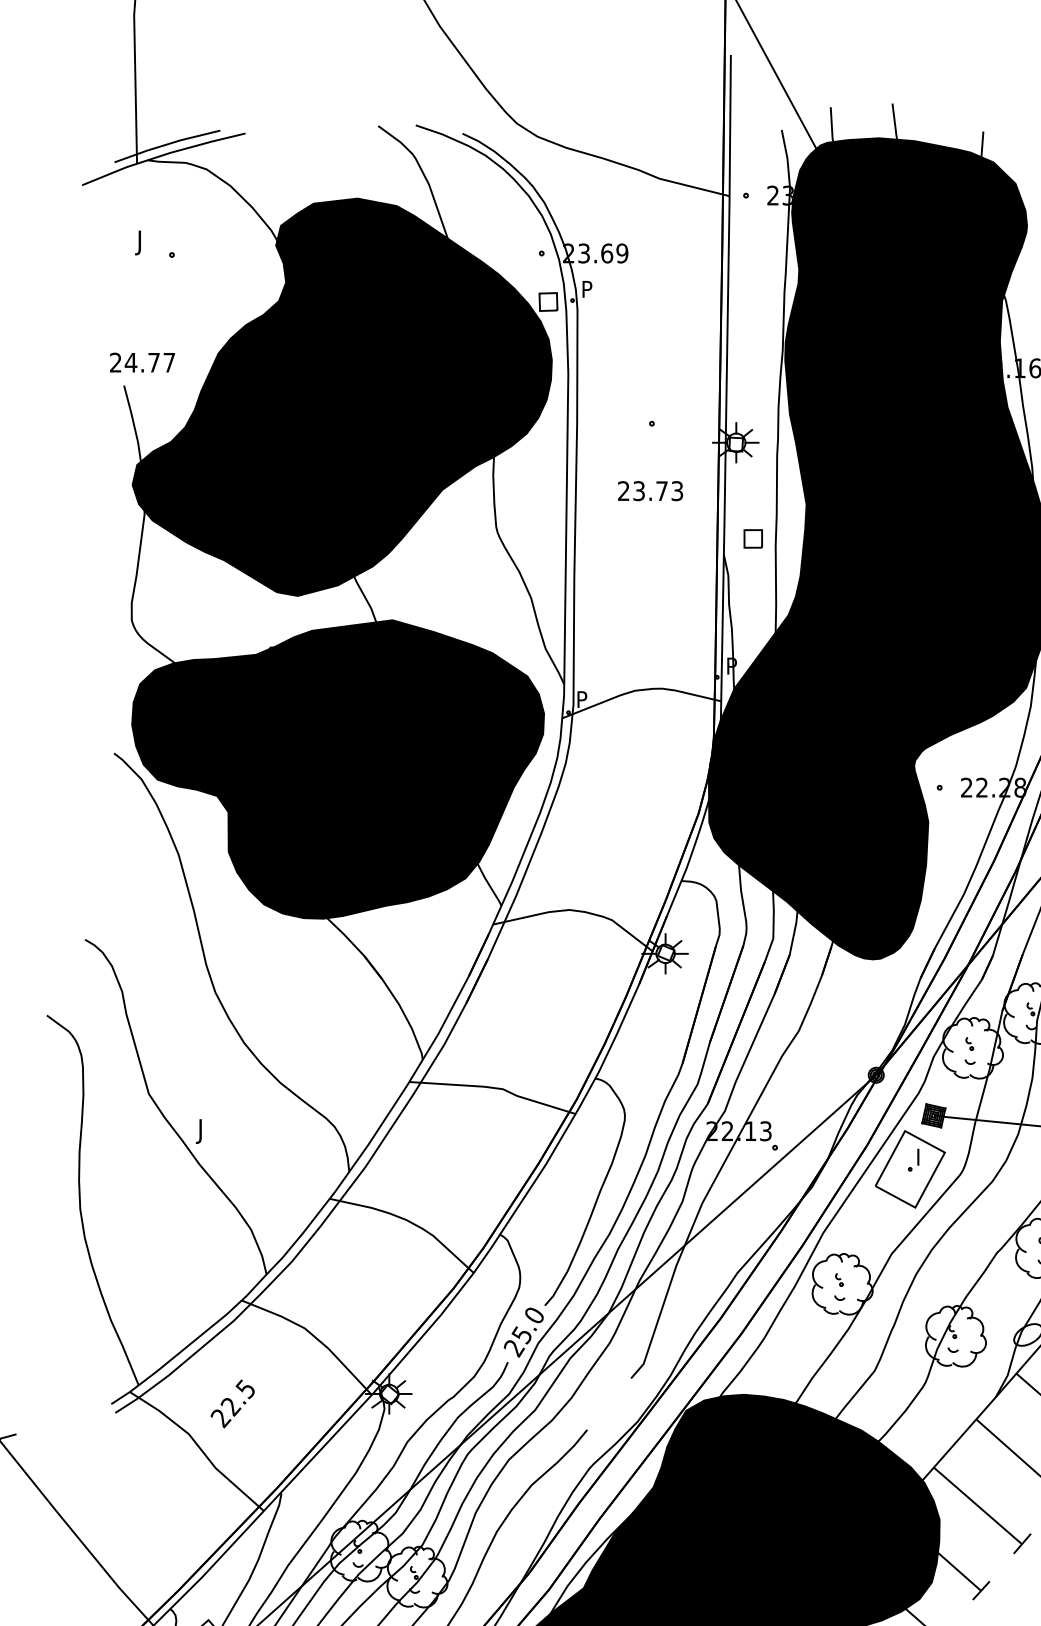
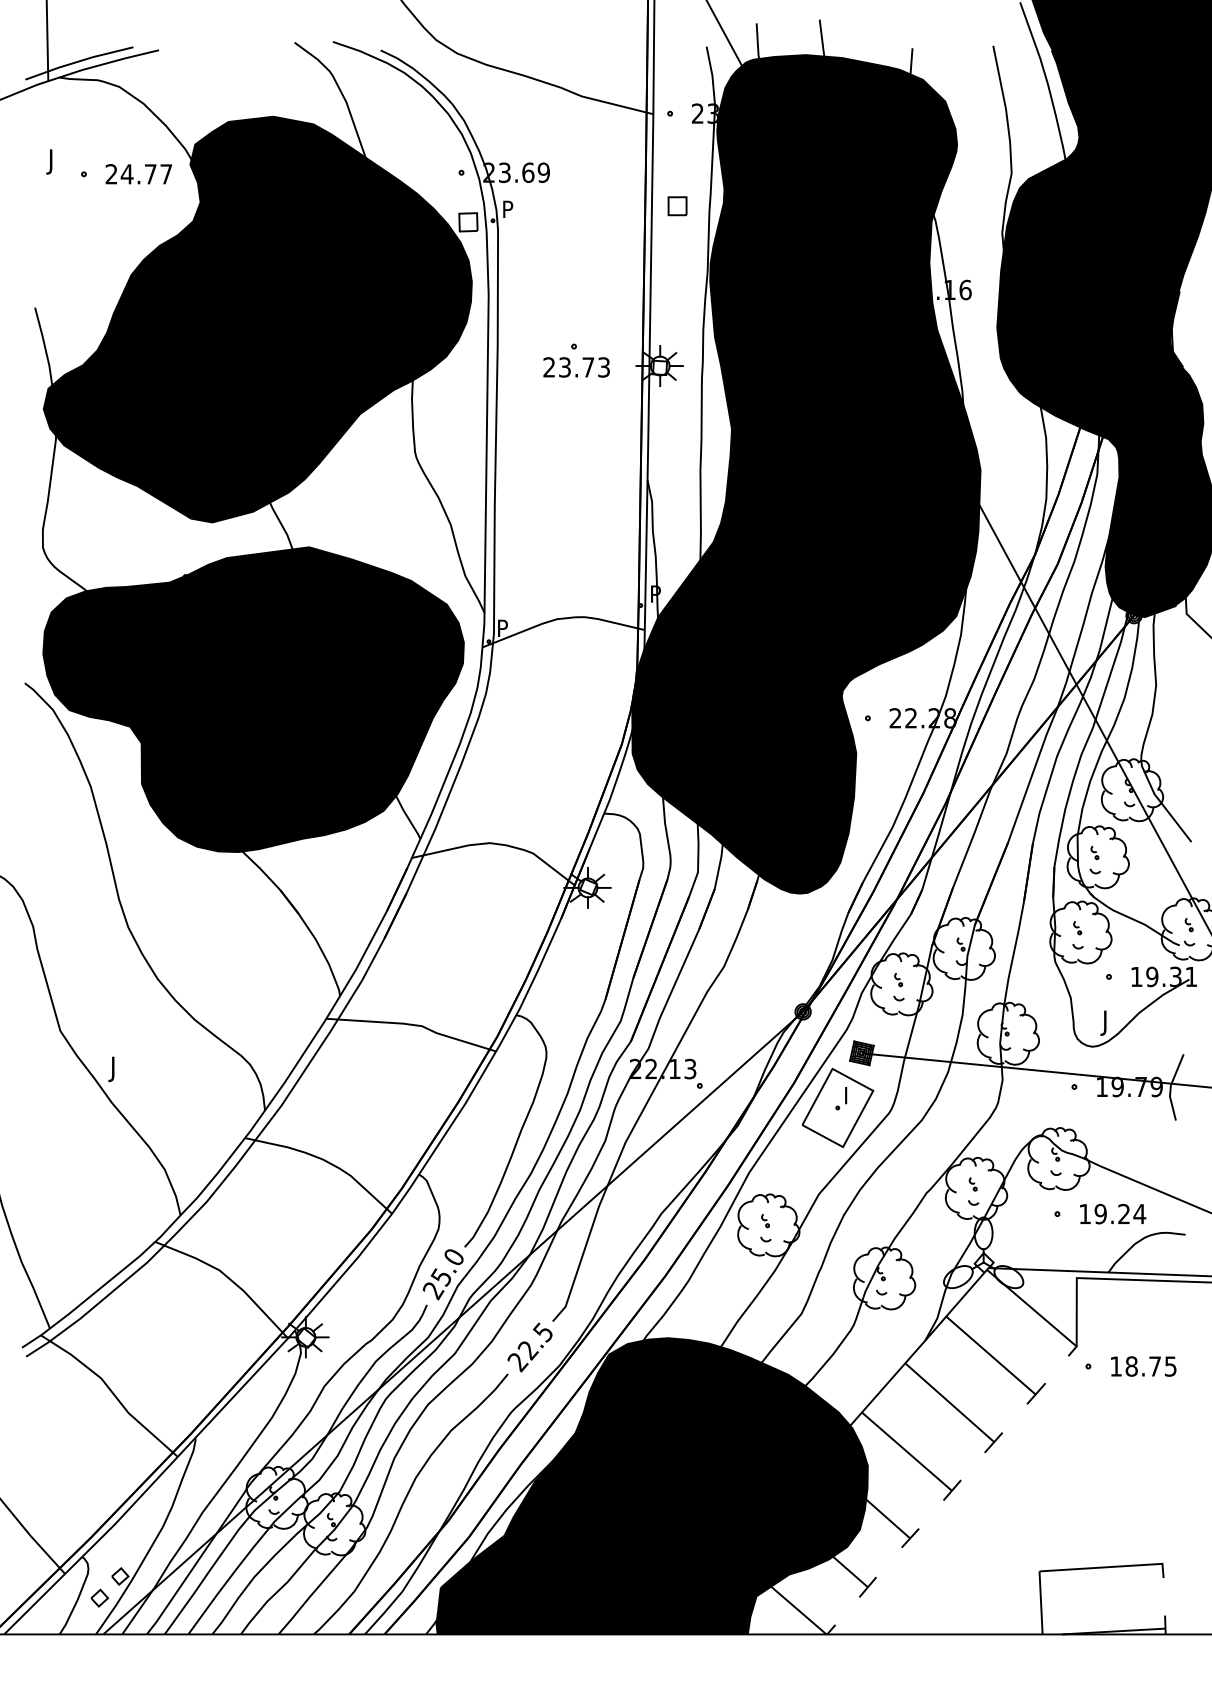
text: (142, 362) -> (138, 174), moved
text: (650, 491) -> (576, 367), moved
part: (753, 539) -> (677, 206), moved
text: (232, 1403) -> (529, 1347), moved

